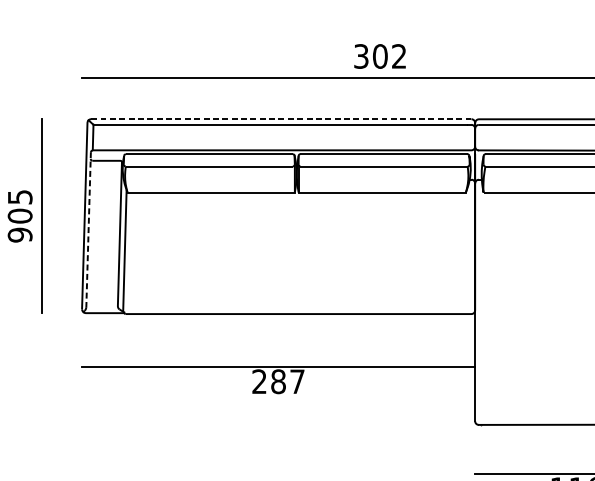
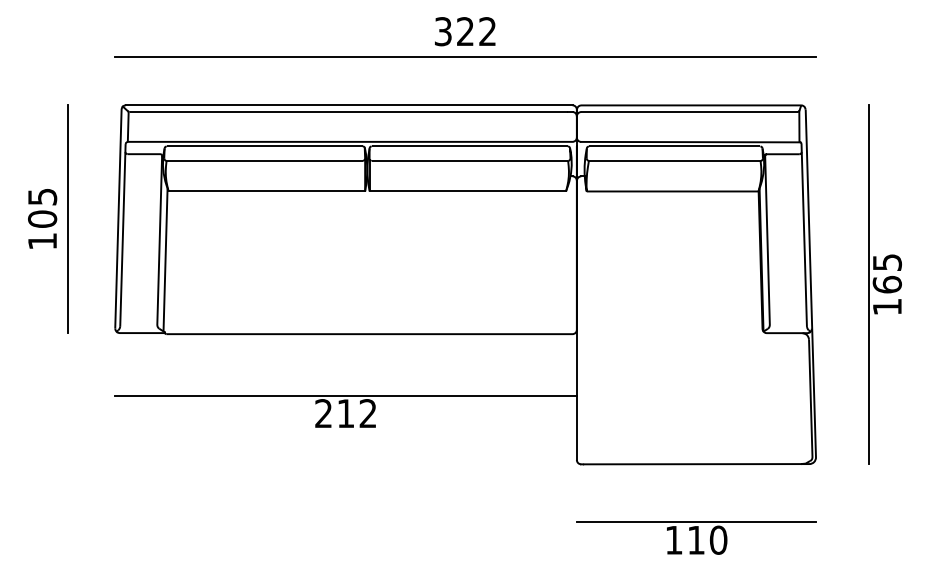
text: (380, 56) -> (465, 31), 302 -> 322
line: (281, 119) -> (349, 105), dashed -> solid
line: (88, 230) -> (122, 235), dashed -> solid
text: (20, 235) -> (42, 241), 905 -> 105
text: (287, 381) -> (356, 413), 287 -> 212

